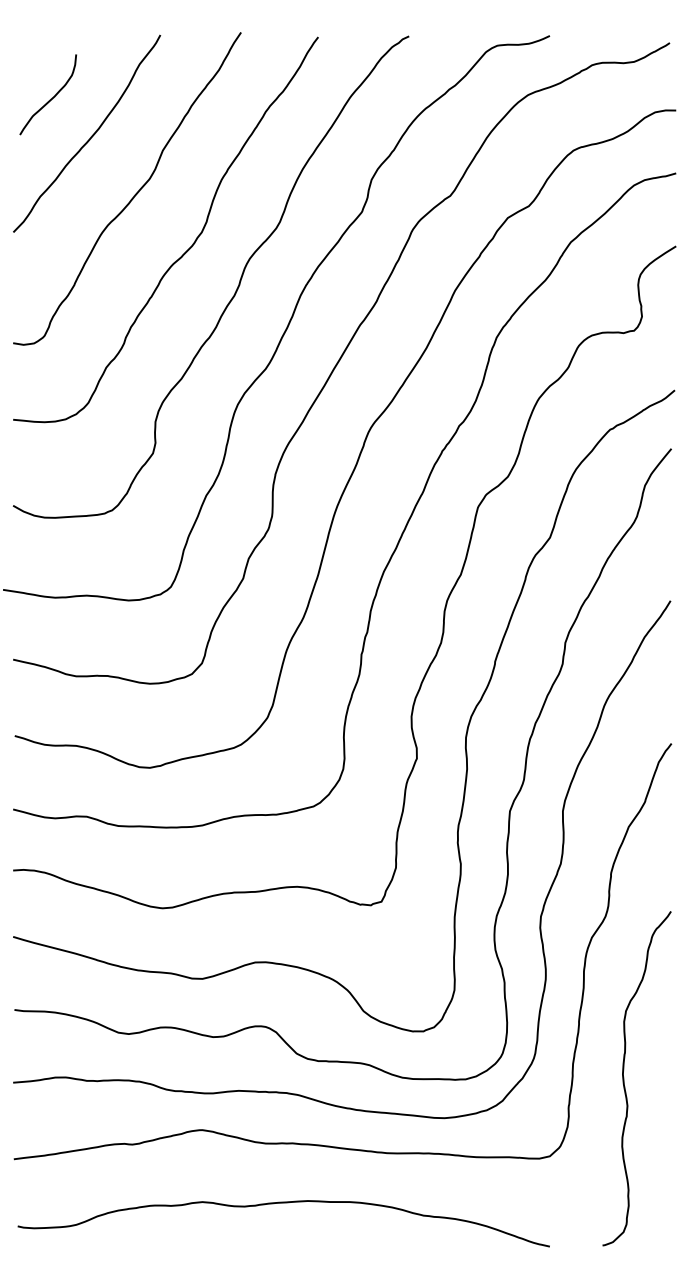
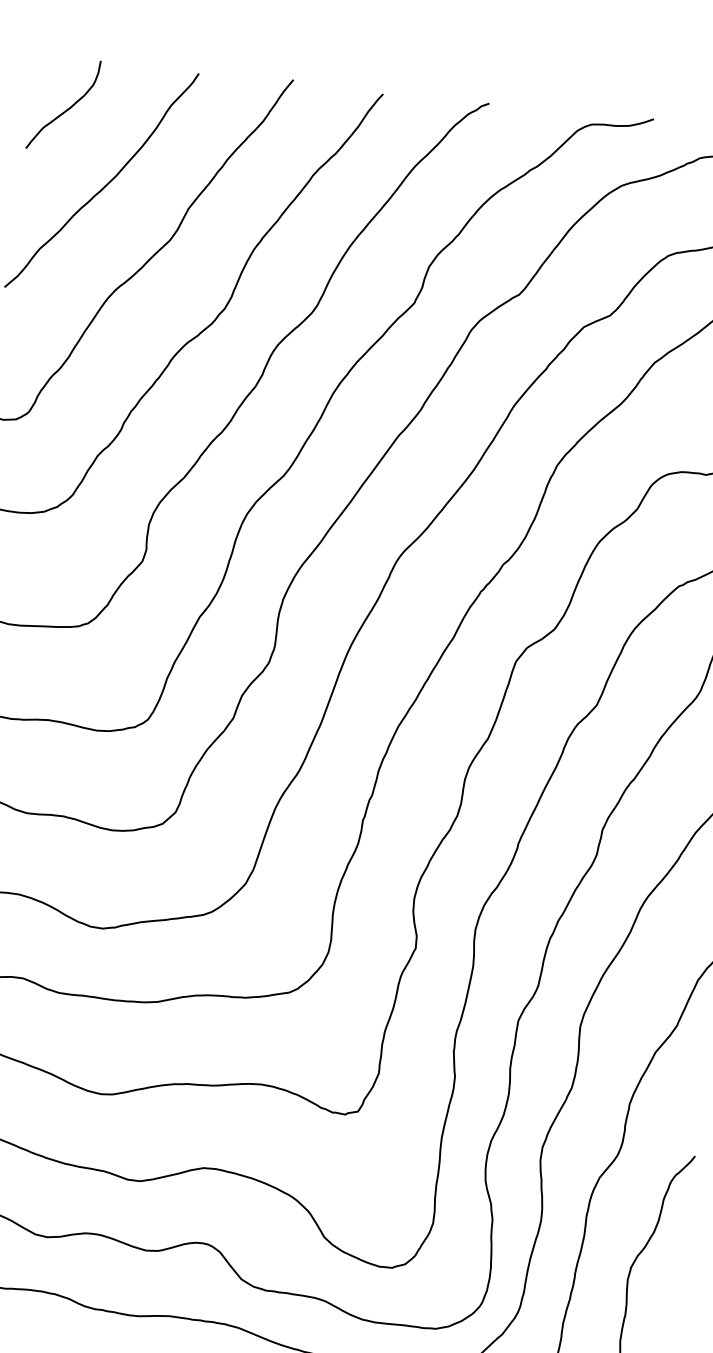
curve: (49, 99) -> (64, 110), moved

